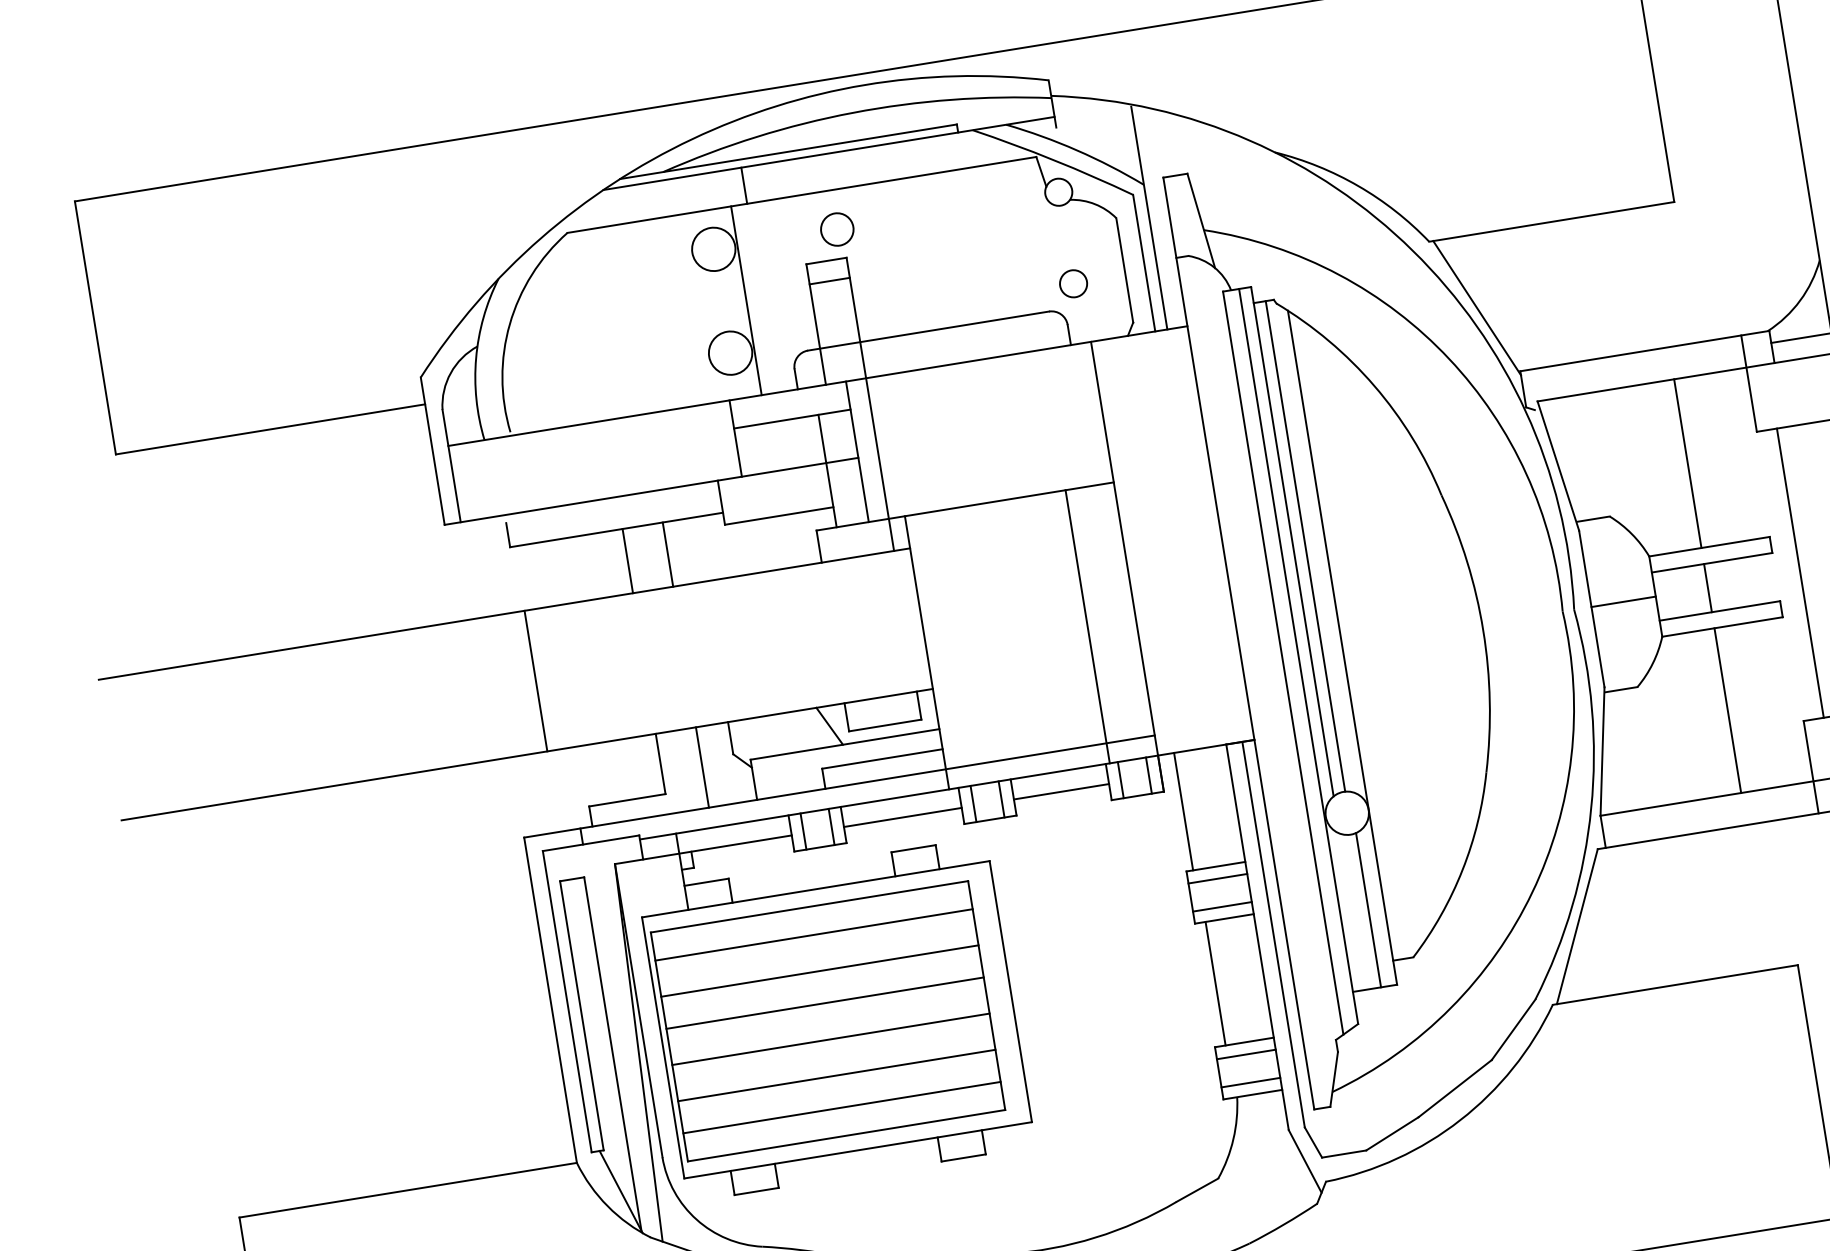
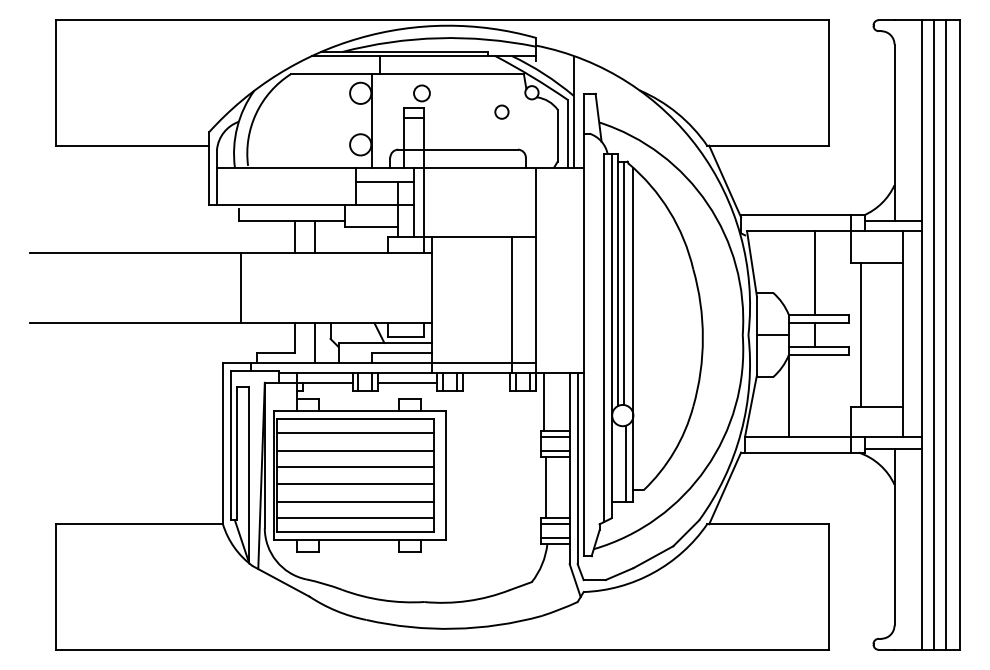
circle: (1072, 282) -> (501, 111), moved
line: (1727, 710) -> (788, 395), moved
line: (1059, 791) -> (485, 382), removed

